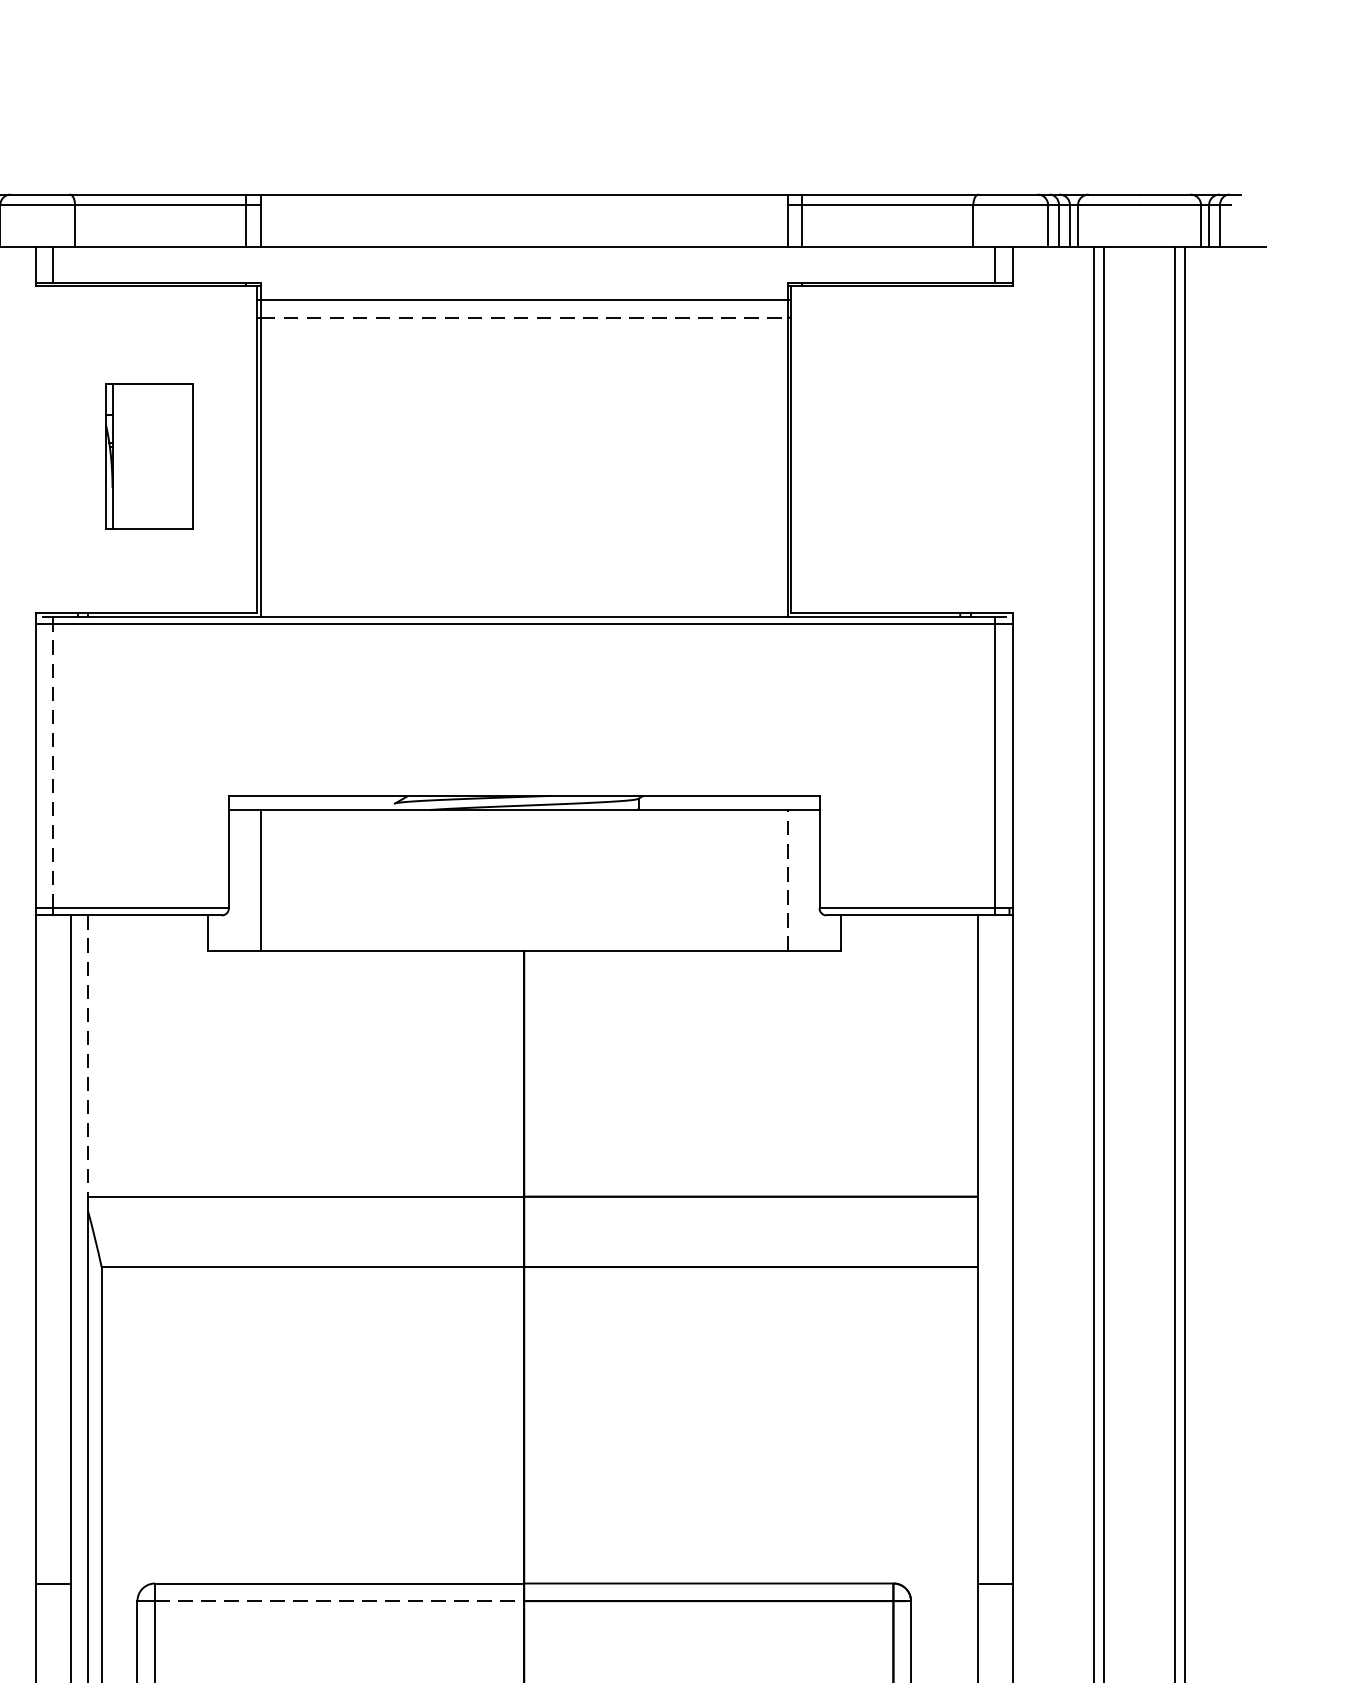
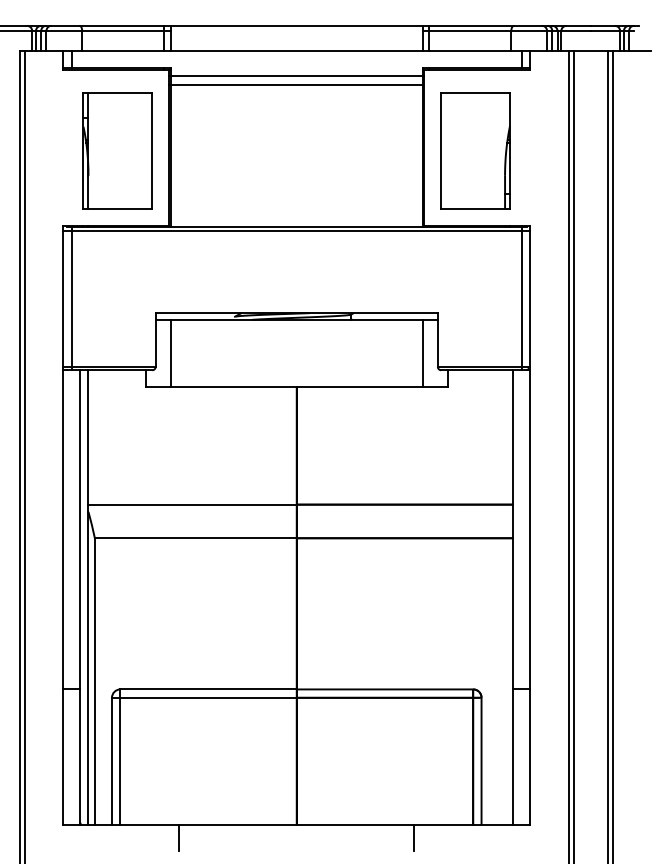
line: (523, 317) -> (296, 84), dashed -> solid
part: (148, 455) -> (117, 150), size x1.67
part: (898, 455) -> (475, 150), added
line: (52, 765) -> (71, 298), dashed -> solid
line: (787, 880) -> (422, 353), dashed -> solid
line: (88, 1056) -> (88, 437), dashed -> solid
line: (341, 1600) -> (209, 697), dashed -> solid

